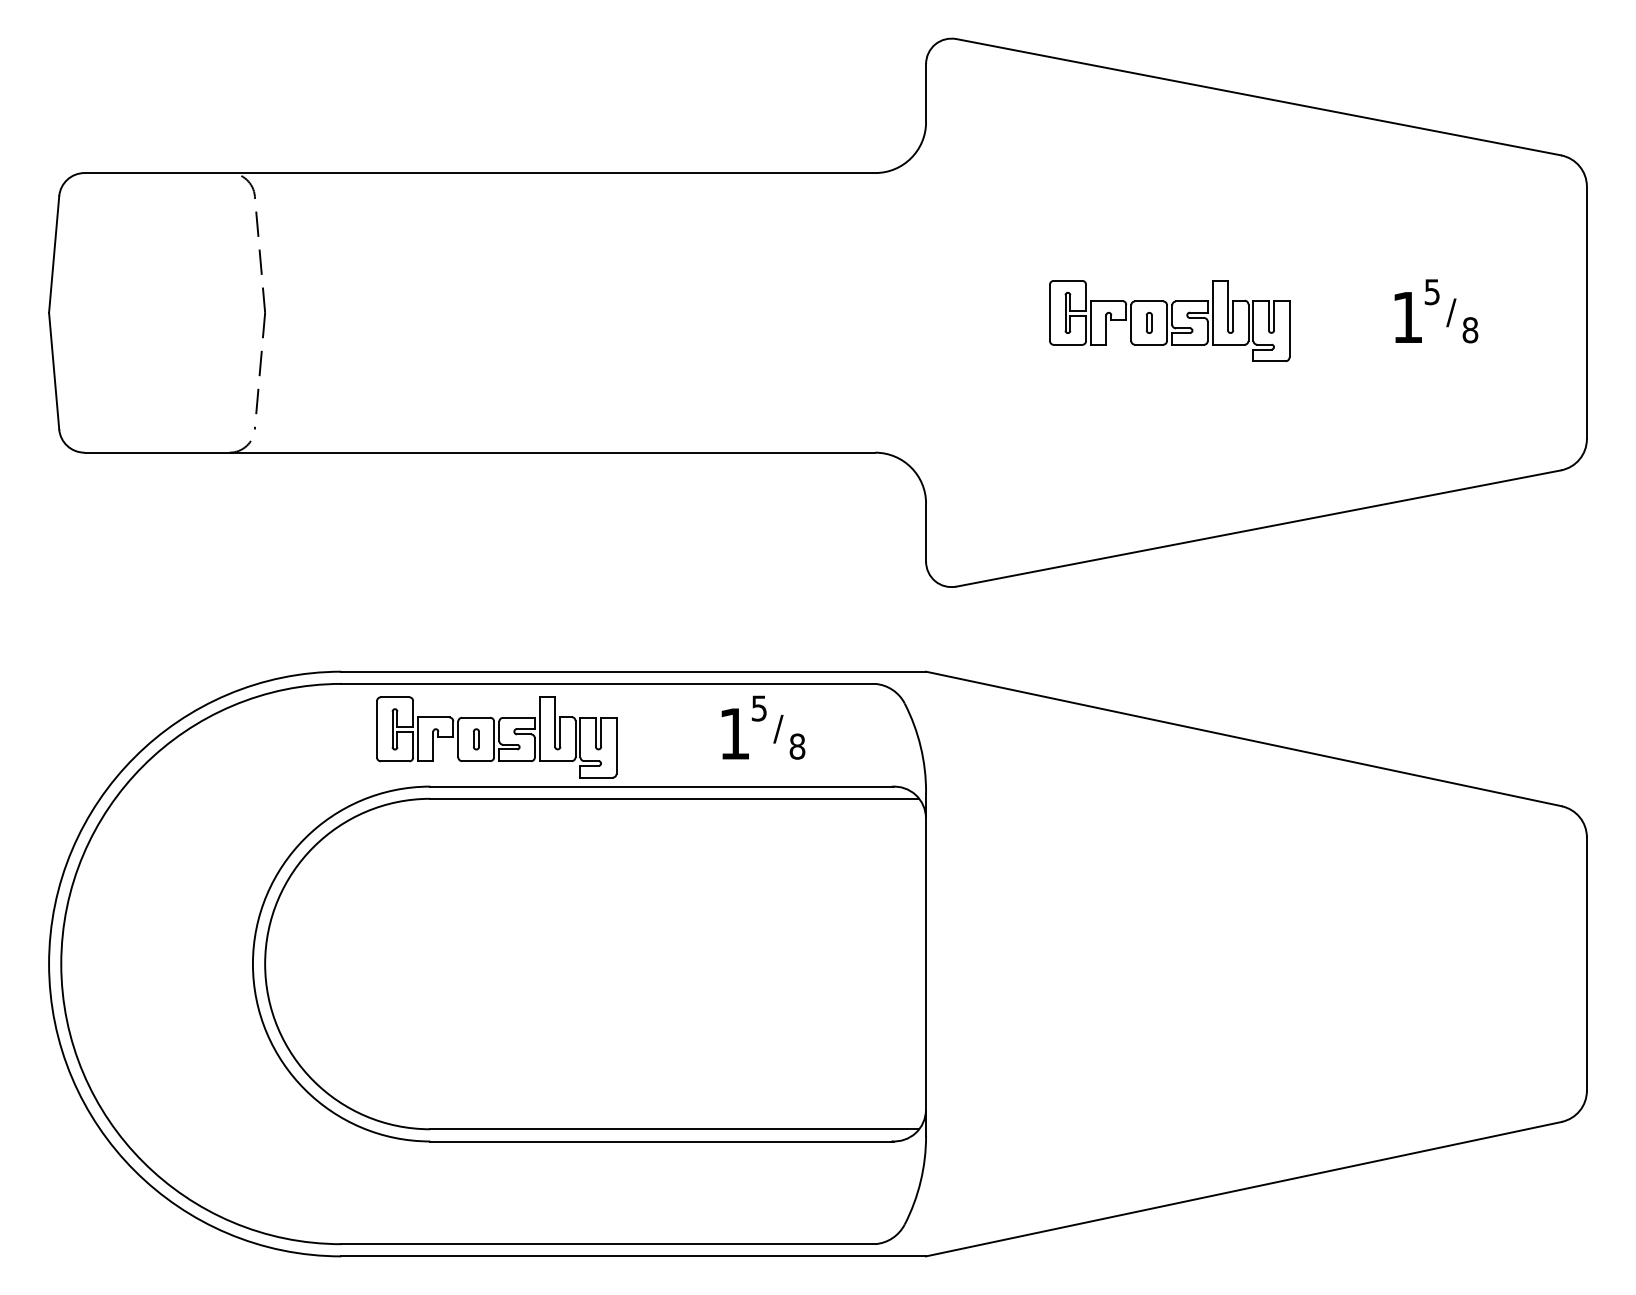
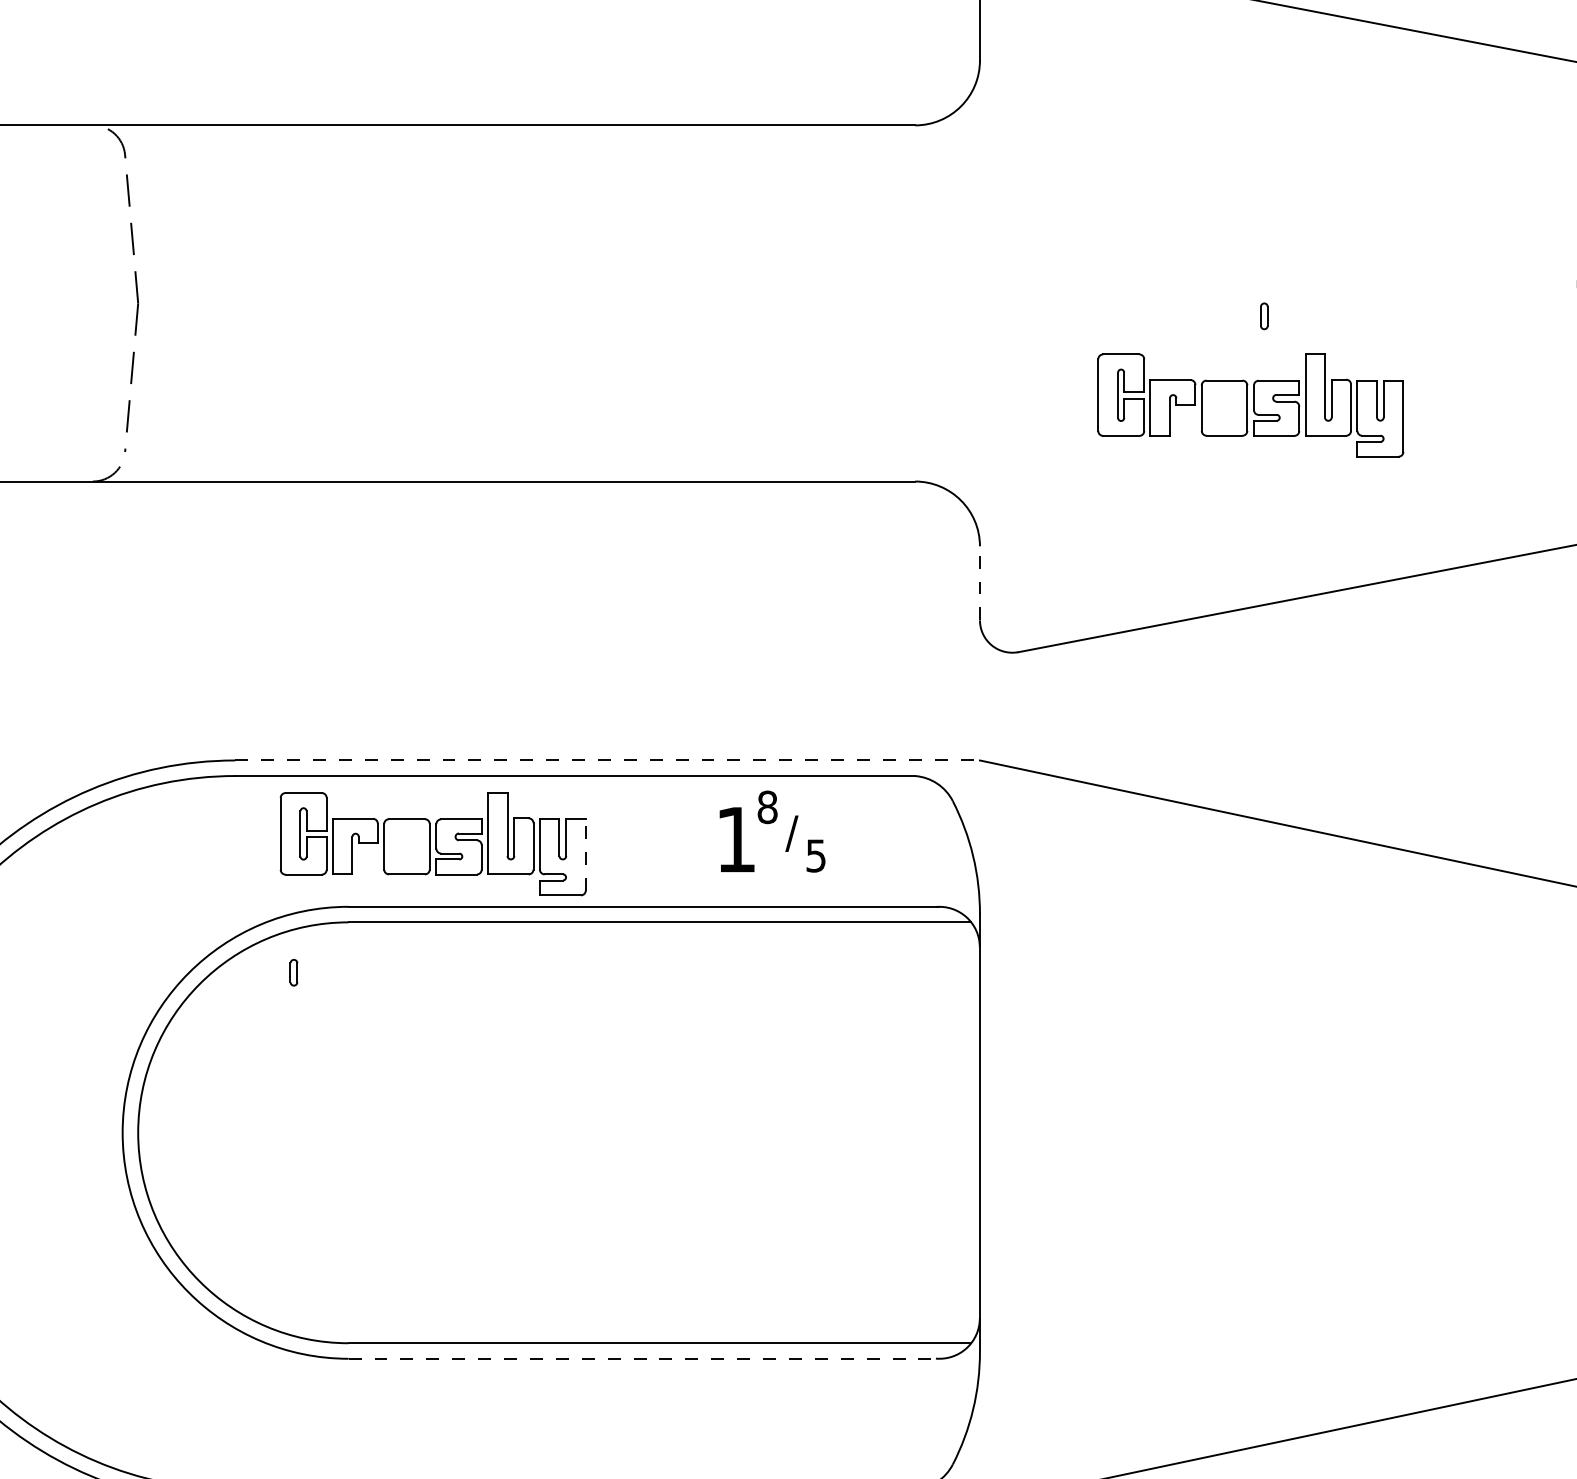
part: (1169, 320) -> (1250, 404), moved
line: (926, 532) -> (980, 583), solid -> dashed
line: (634, 671) -> (608, 760), solid -> dashed
text: (759, 708) -> (767, 807), 5 -> 8
part: (476, 739) -> (294, 972), moved
line: (616, 745) -> (585, 854), solid -> dashed
text: (797, 746) -> (816, 855), 8 -> 5
line: (662, 1141) -> (644, 1358), solid -> dashed

